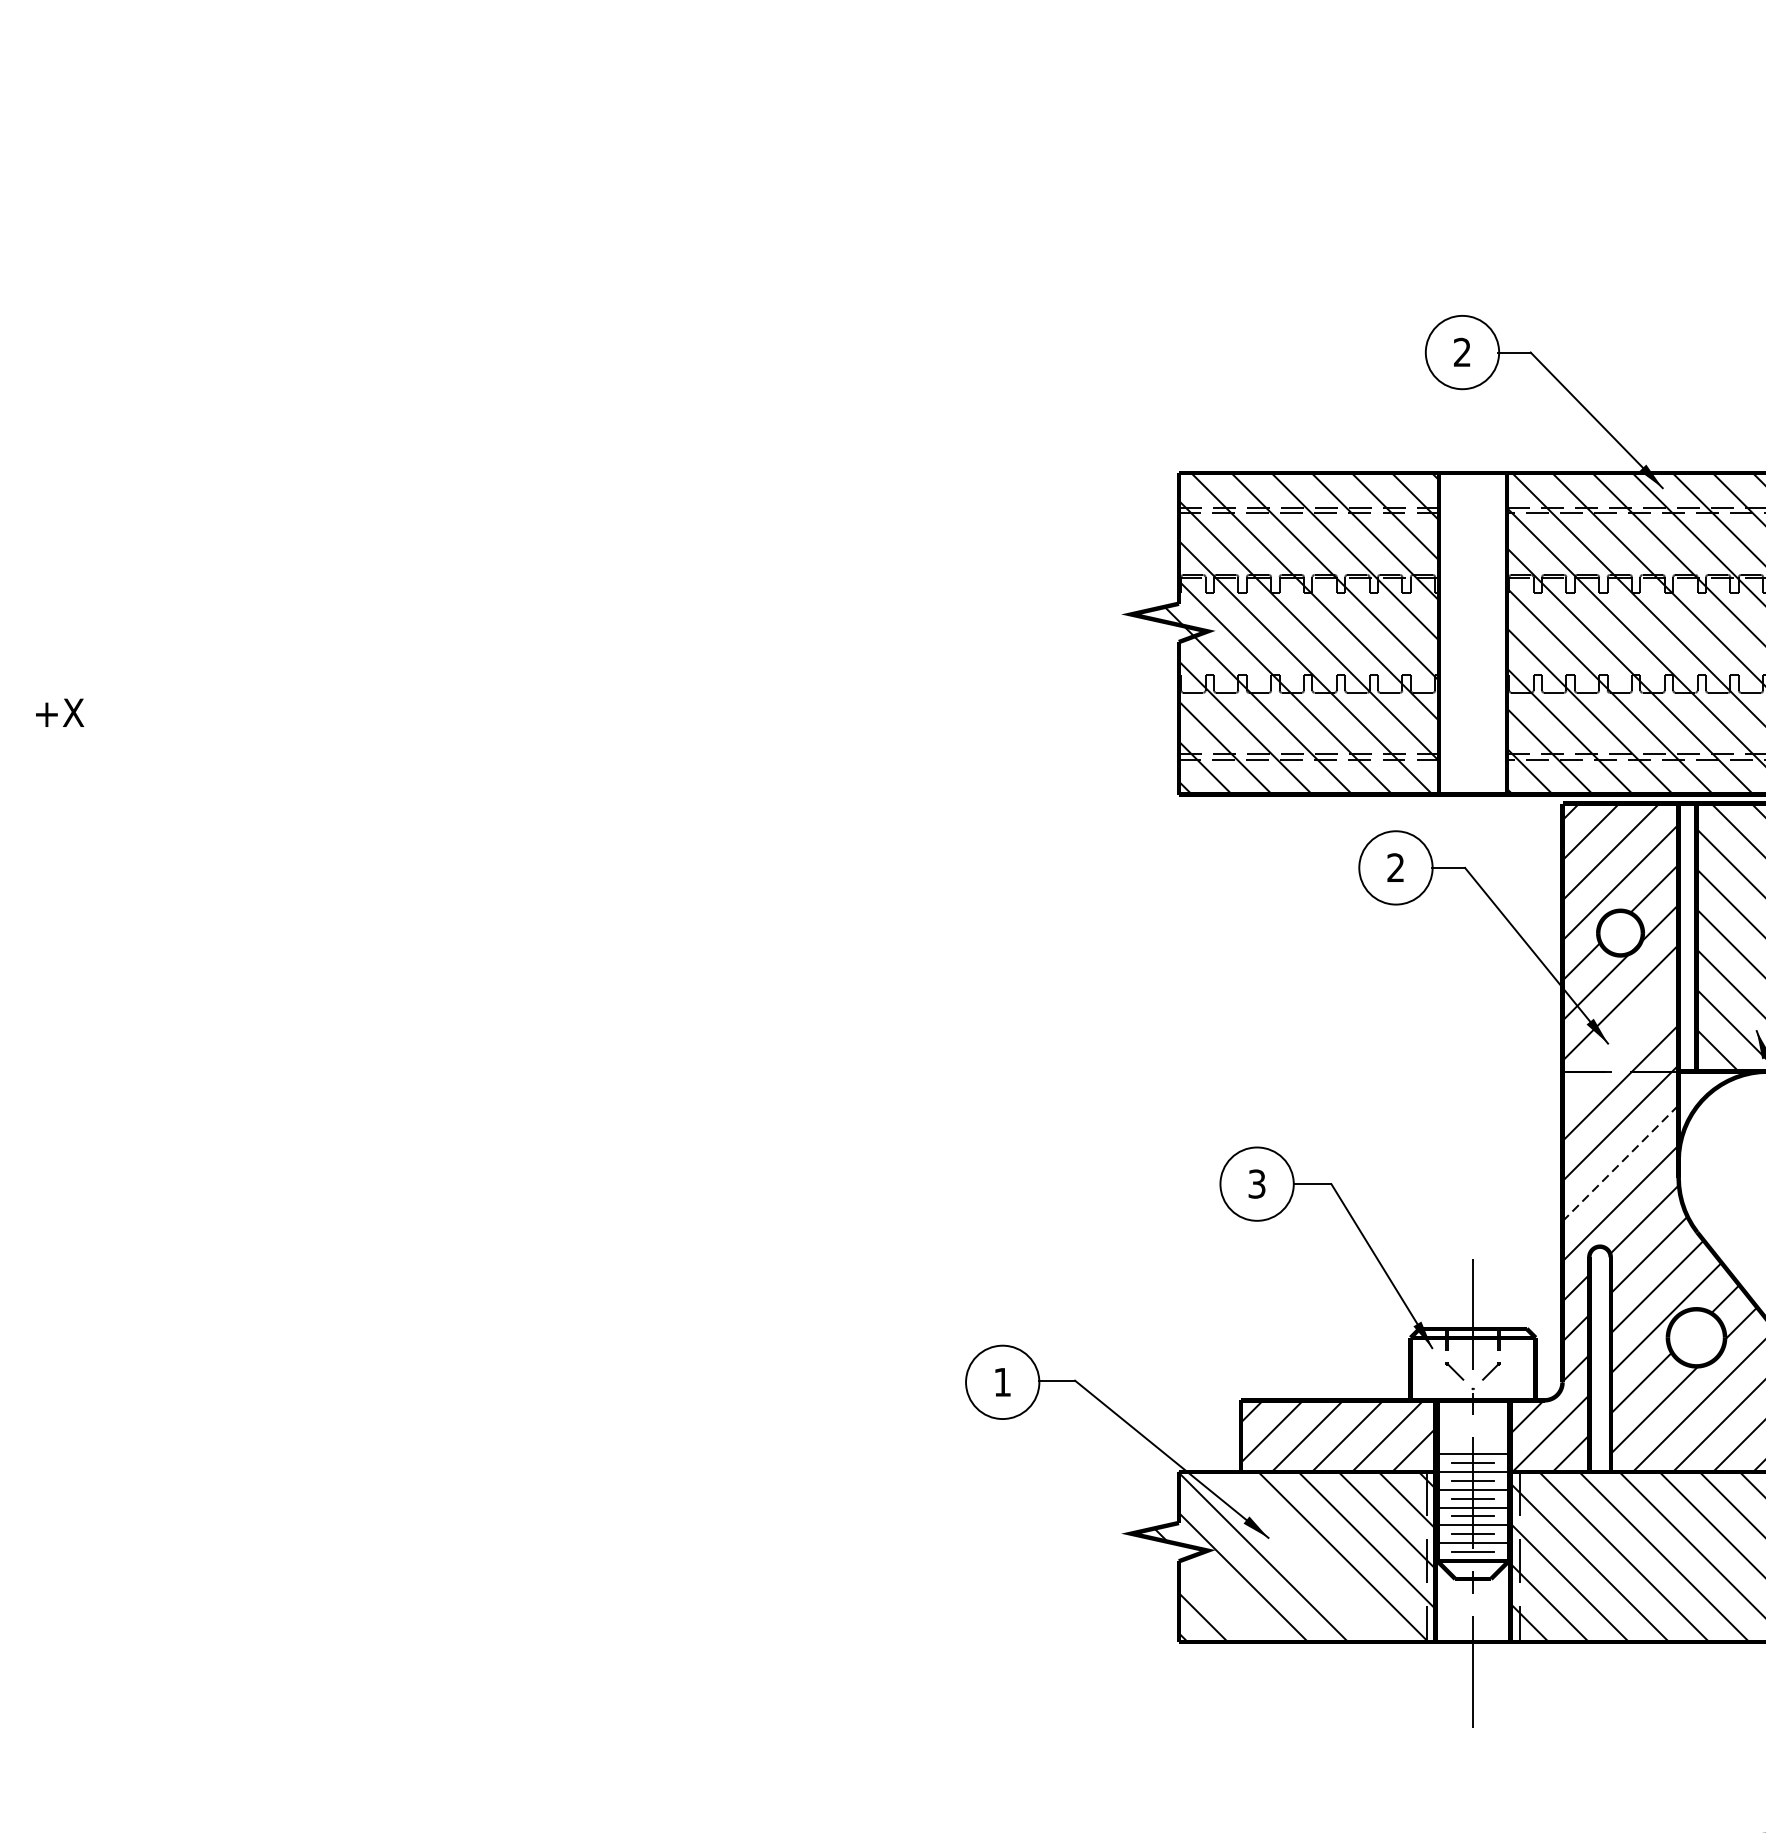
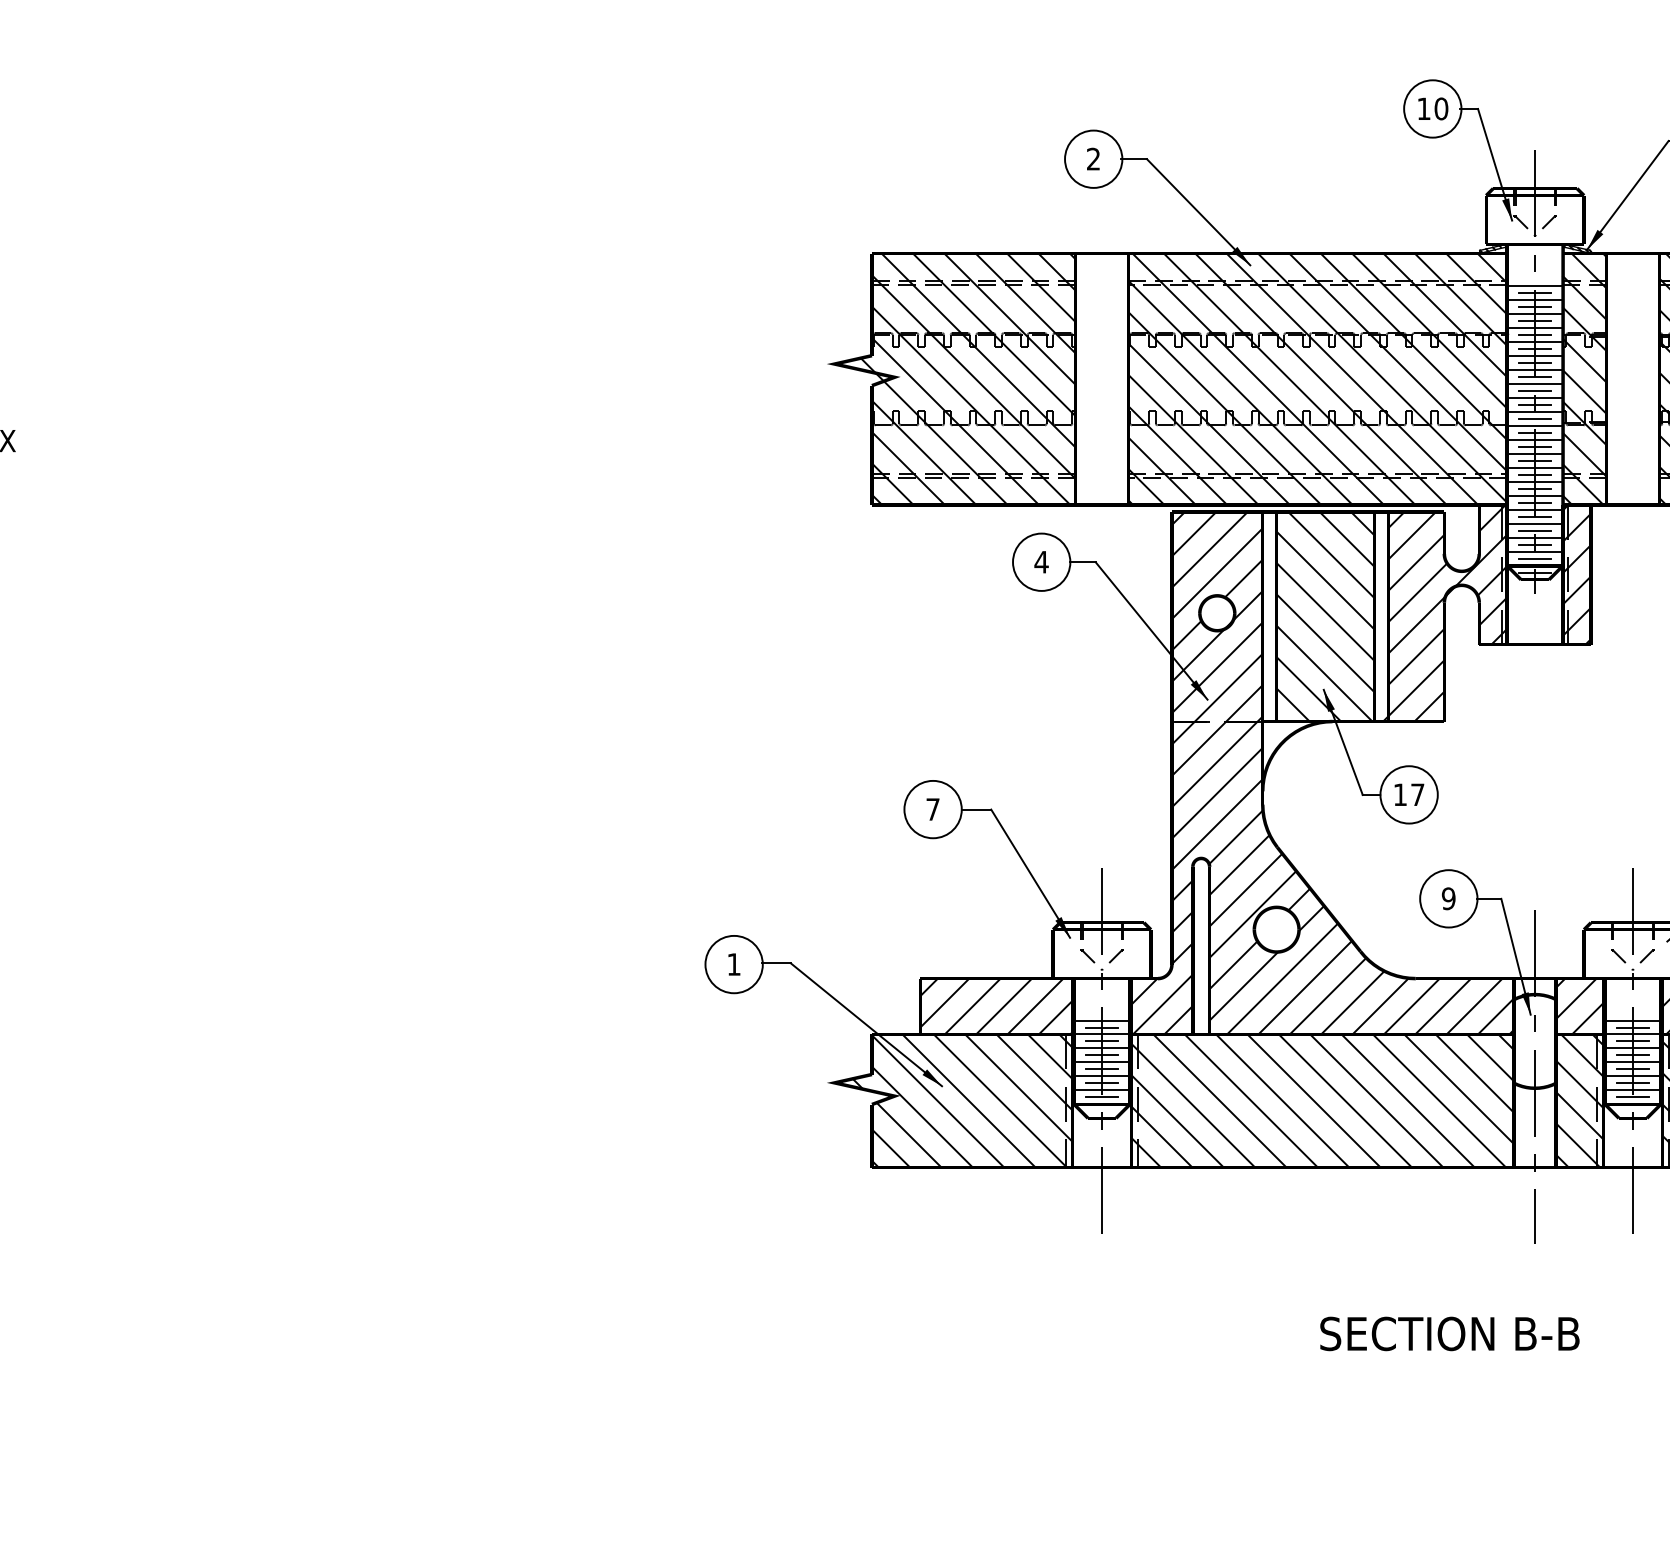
text: (1395, 866) -> (1041, 561), 2 -> 4
line: (1619, 1042) -> (1216, 698), added
line: (1620, 1162) -> (1217, 792), dashed -> solid
text: (1256, 1184) -> (932, 809), 3 -> 7
line: (1302, 1556) -> (968, 1100), added
line: (1225, 1599) -> (908, 1134), added

